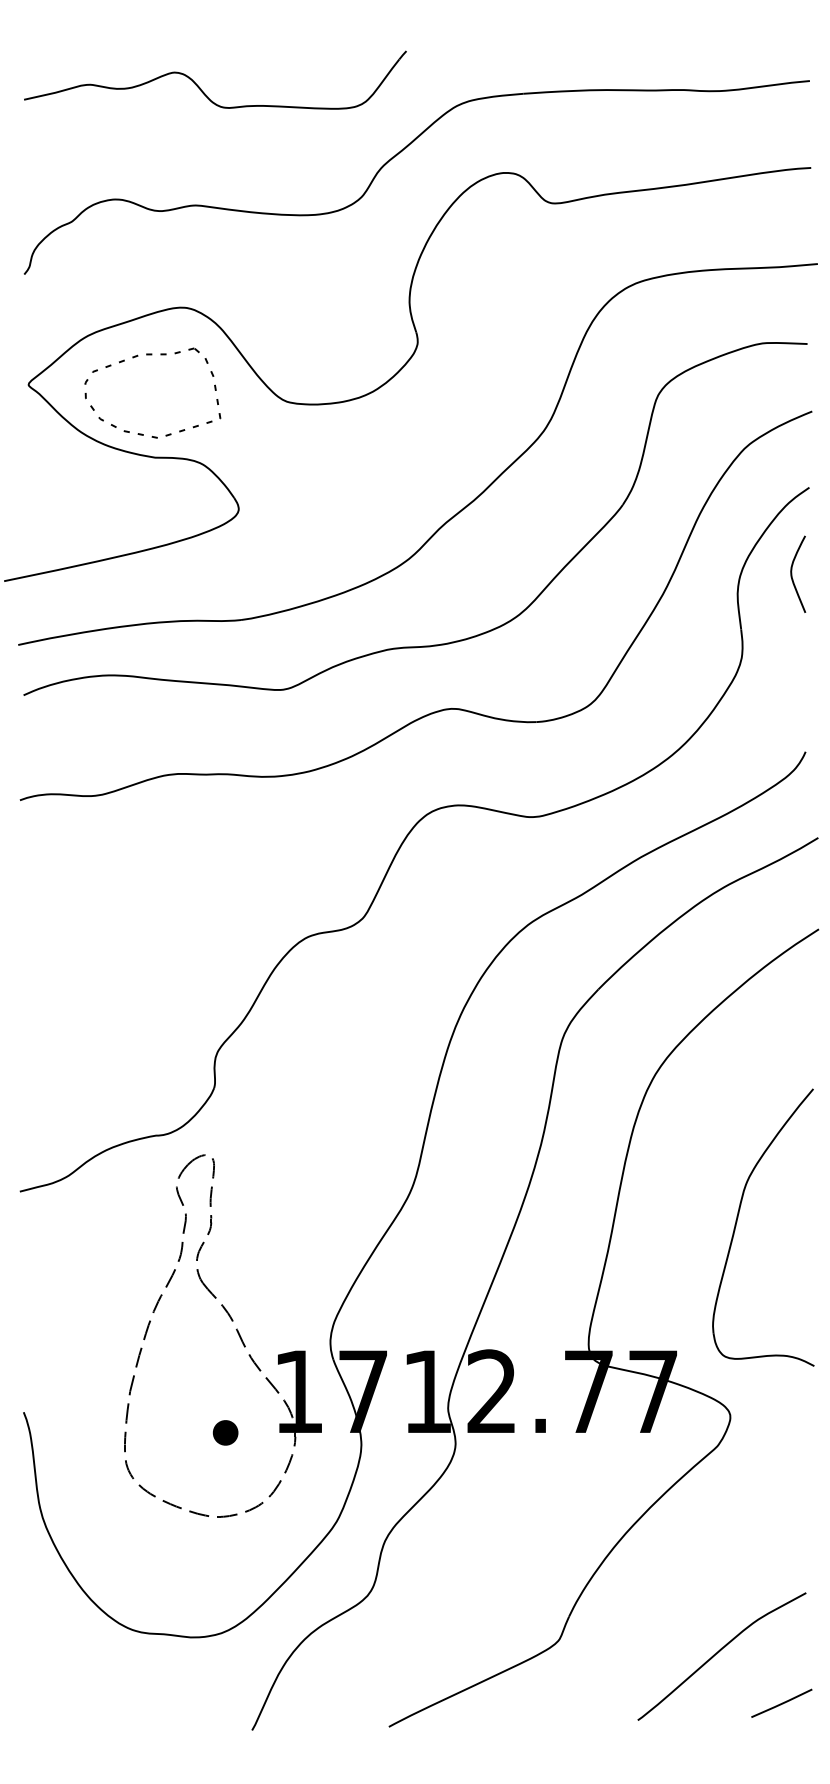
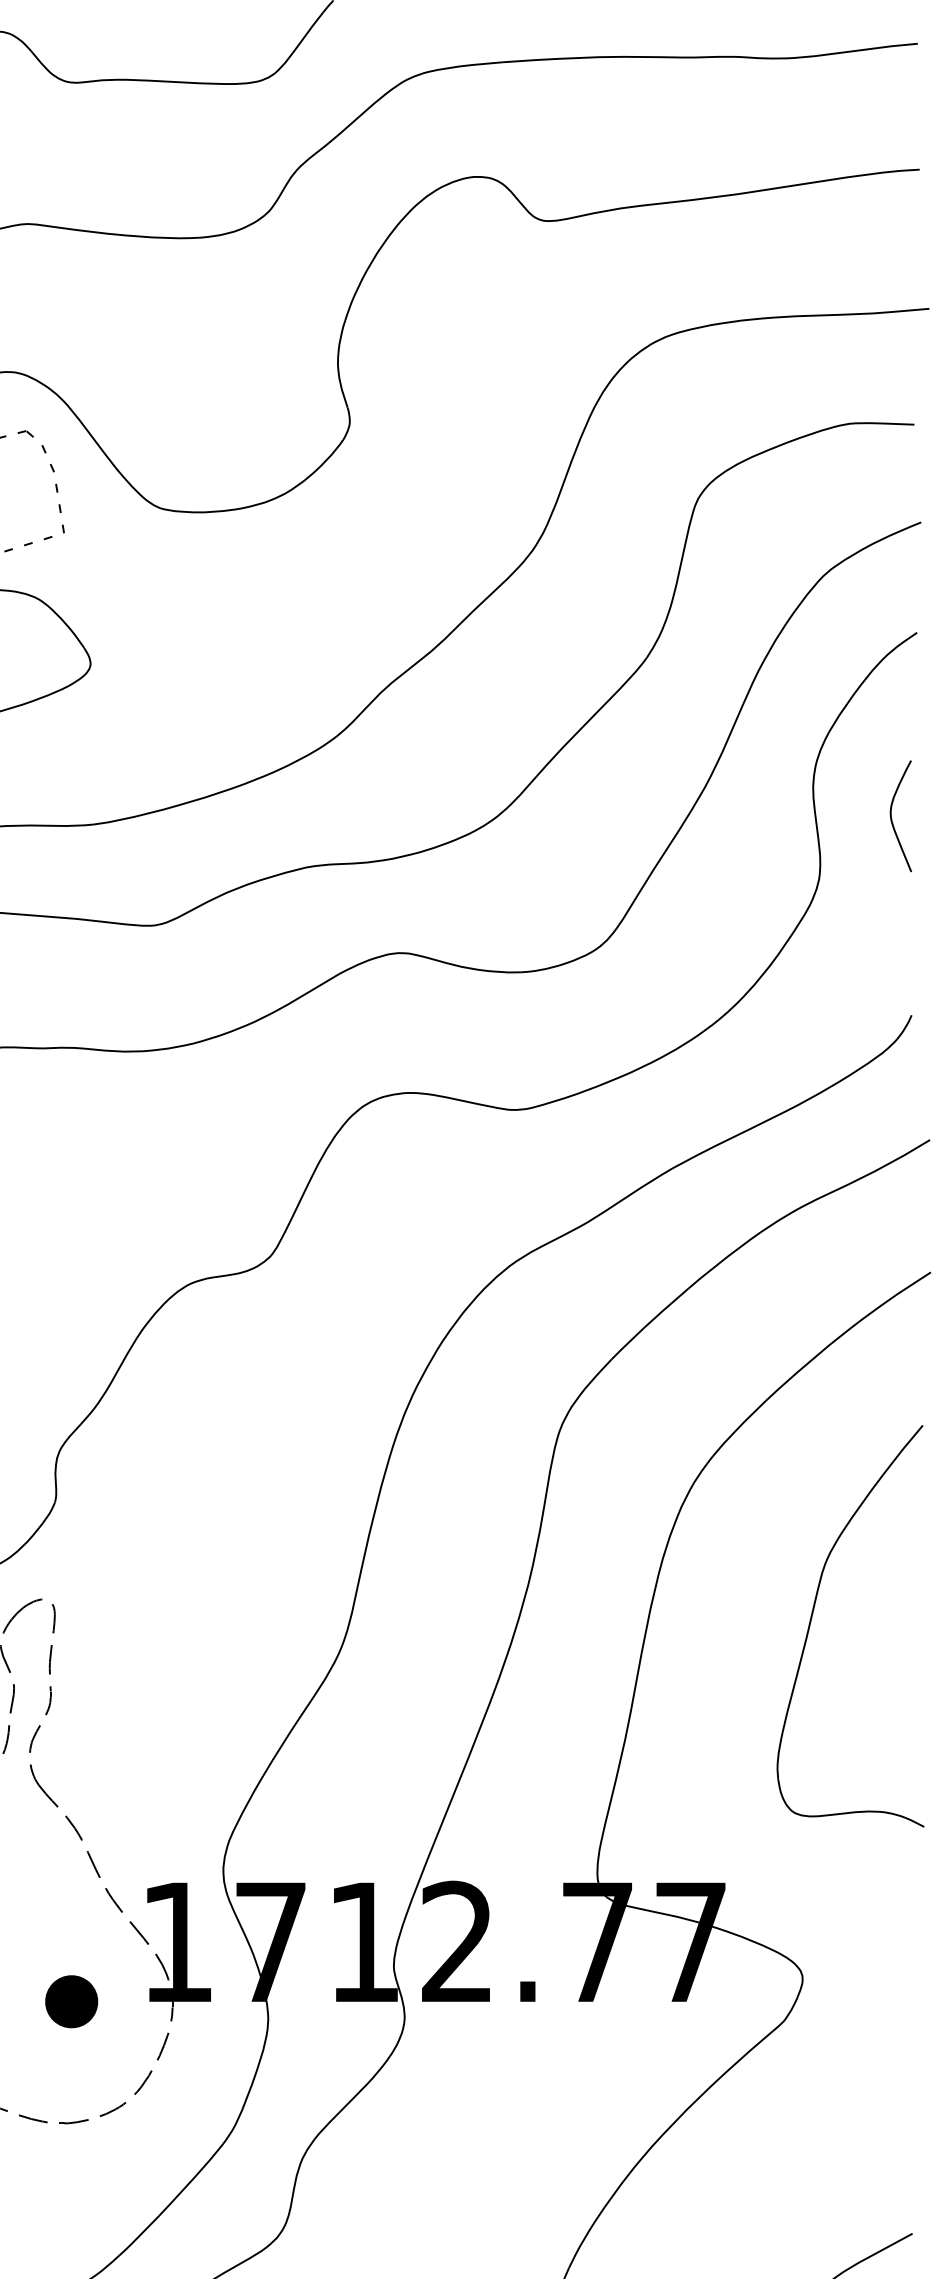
curve: (792, 573) -> (892, 815), moved
part: (737, 1222) -> (812, 1618), moved
part: (225, 1432) -> (71, 2001), size x1.43

